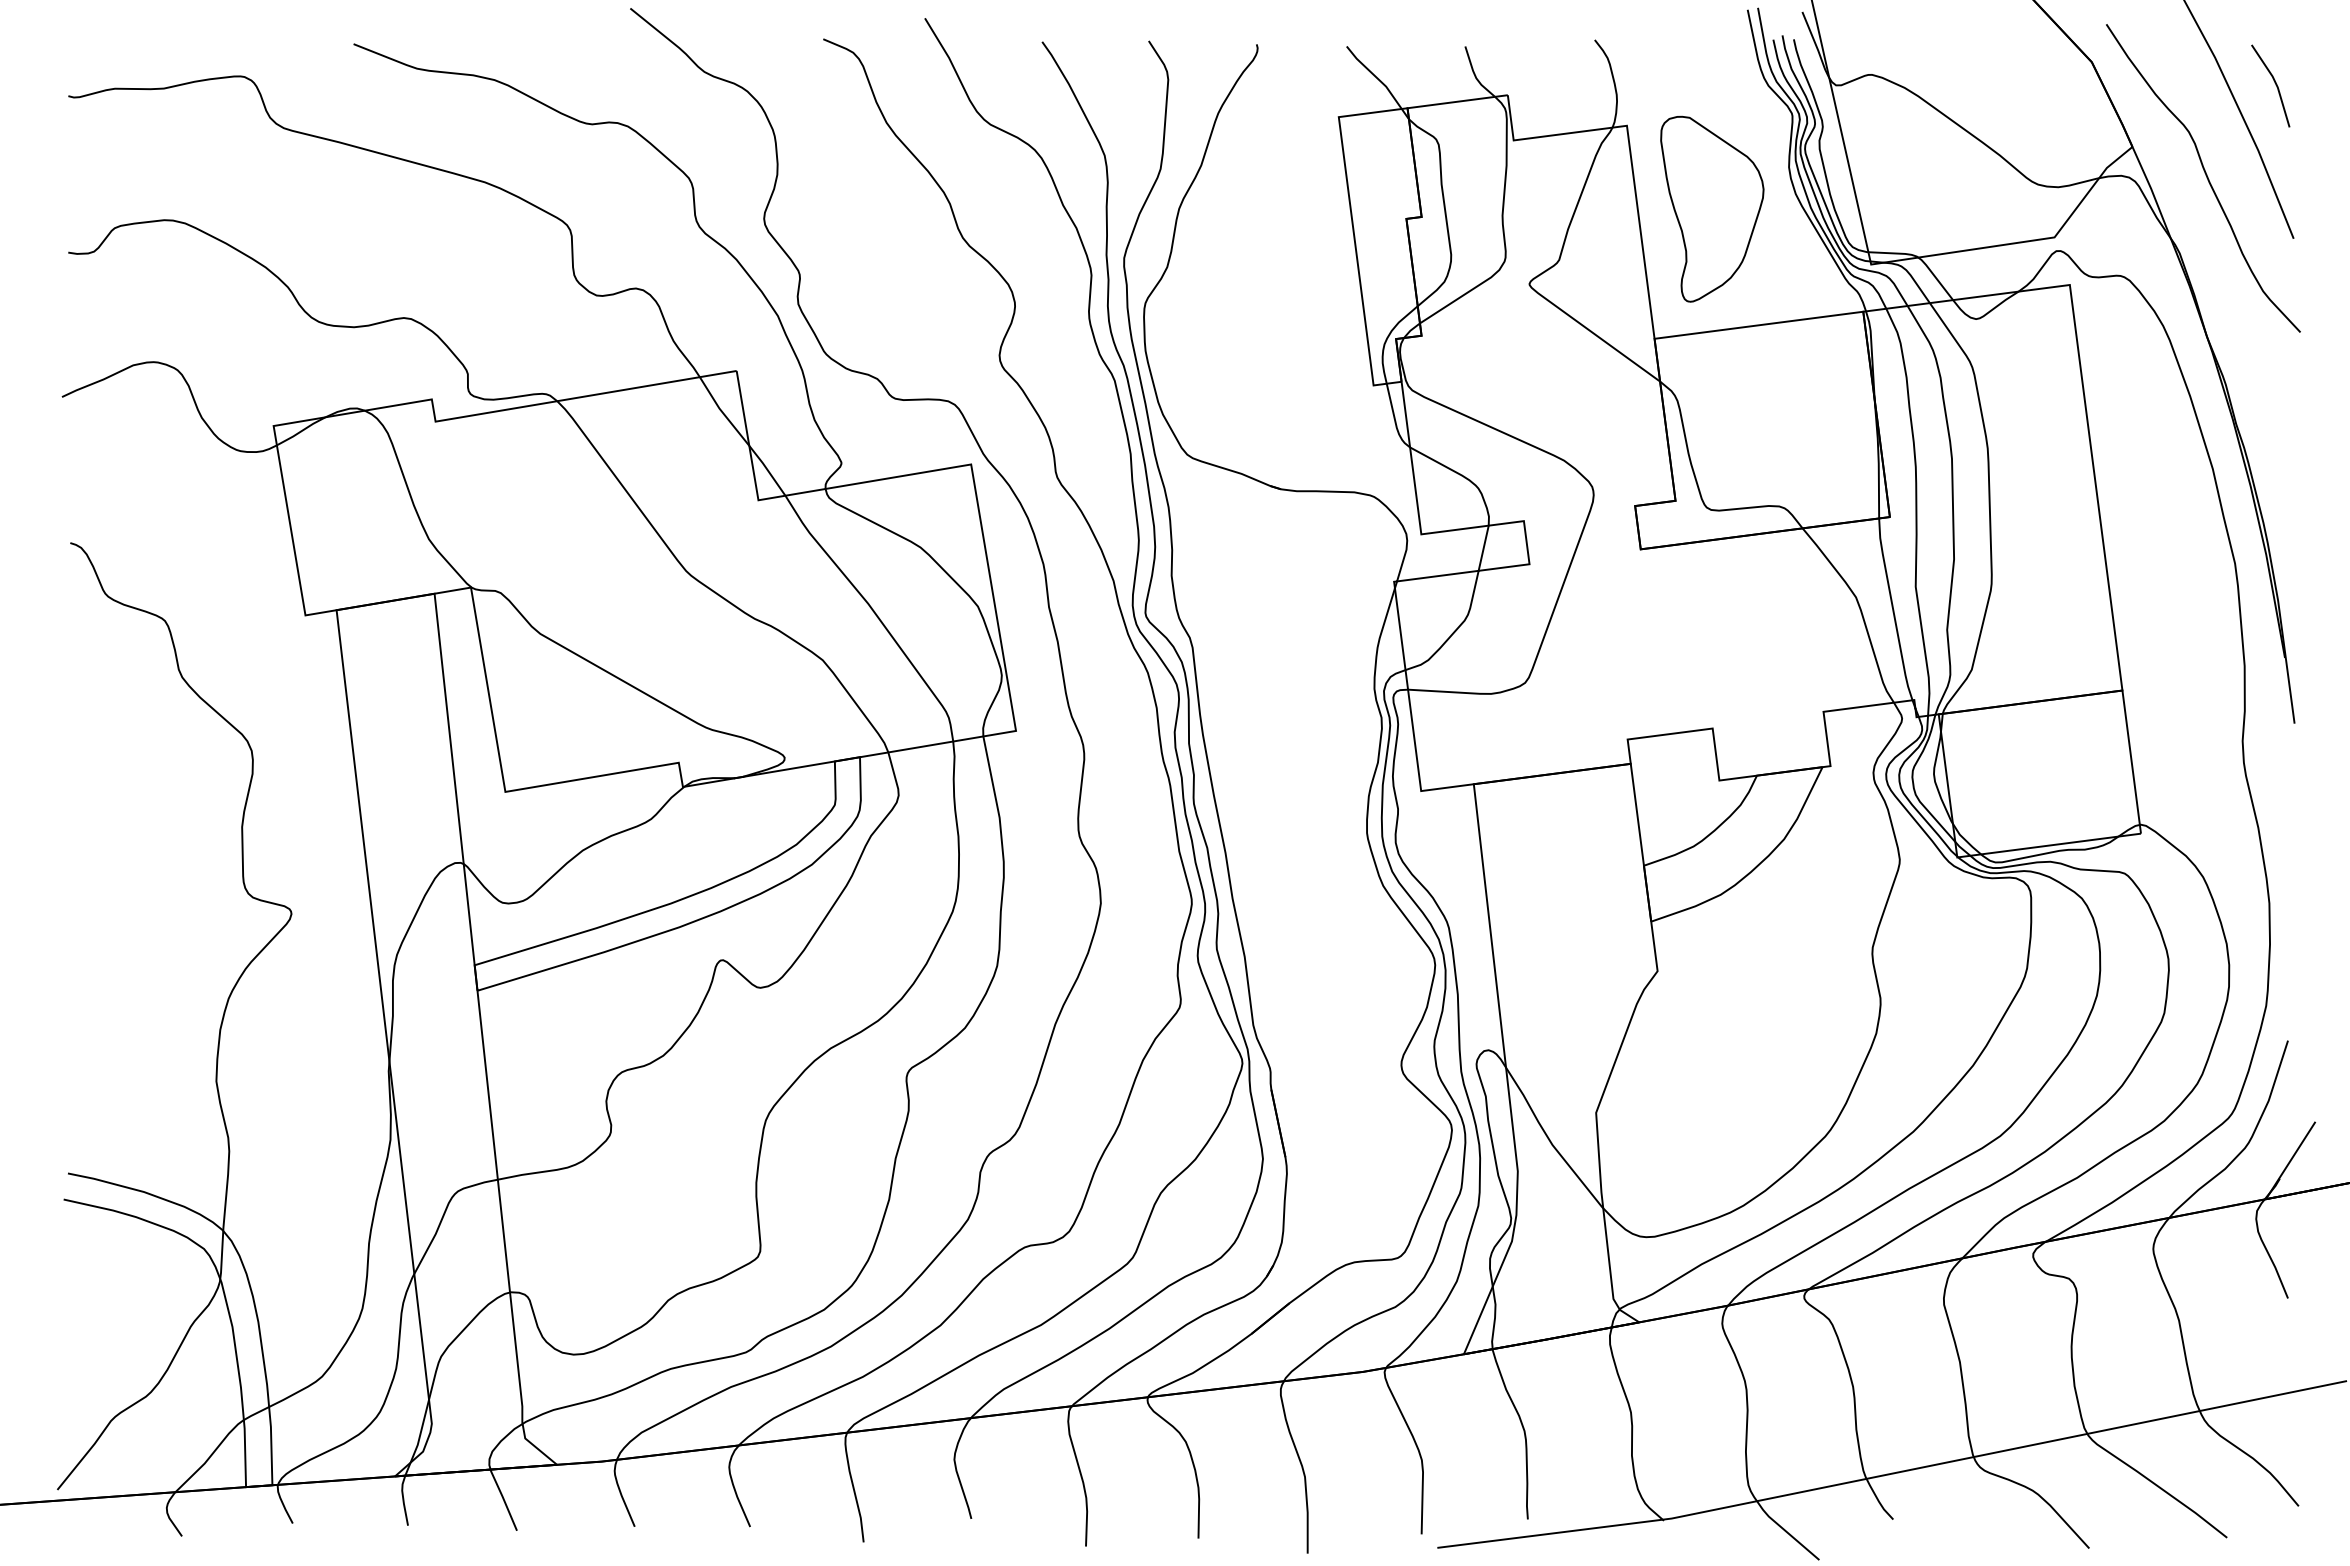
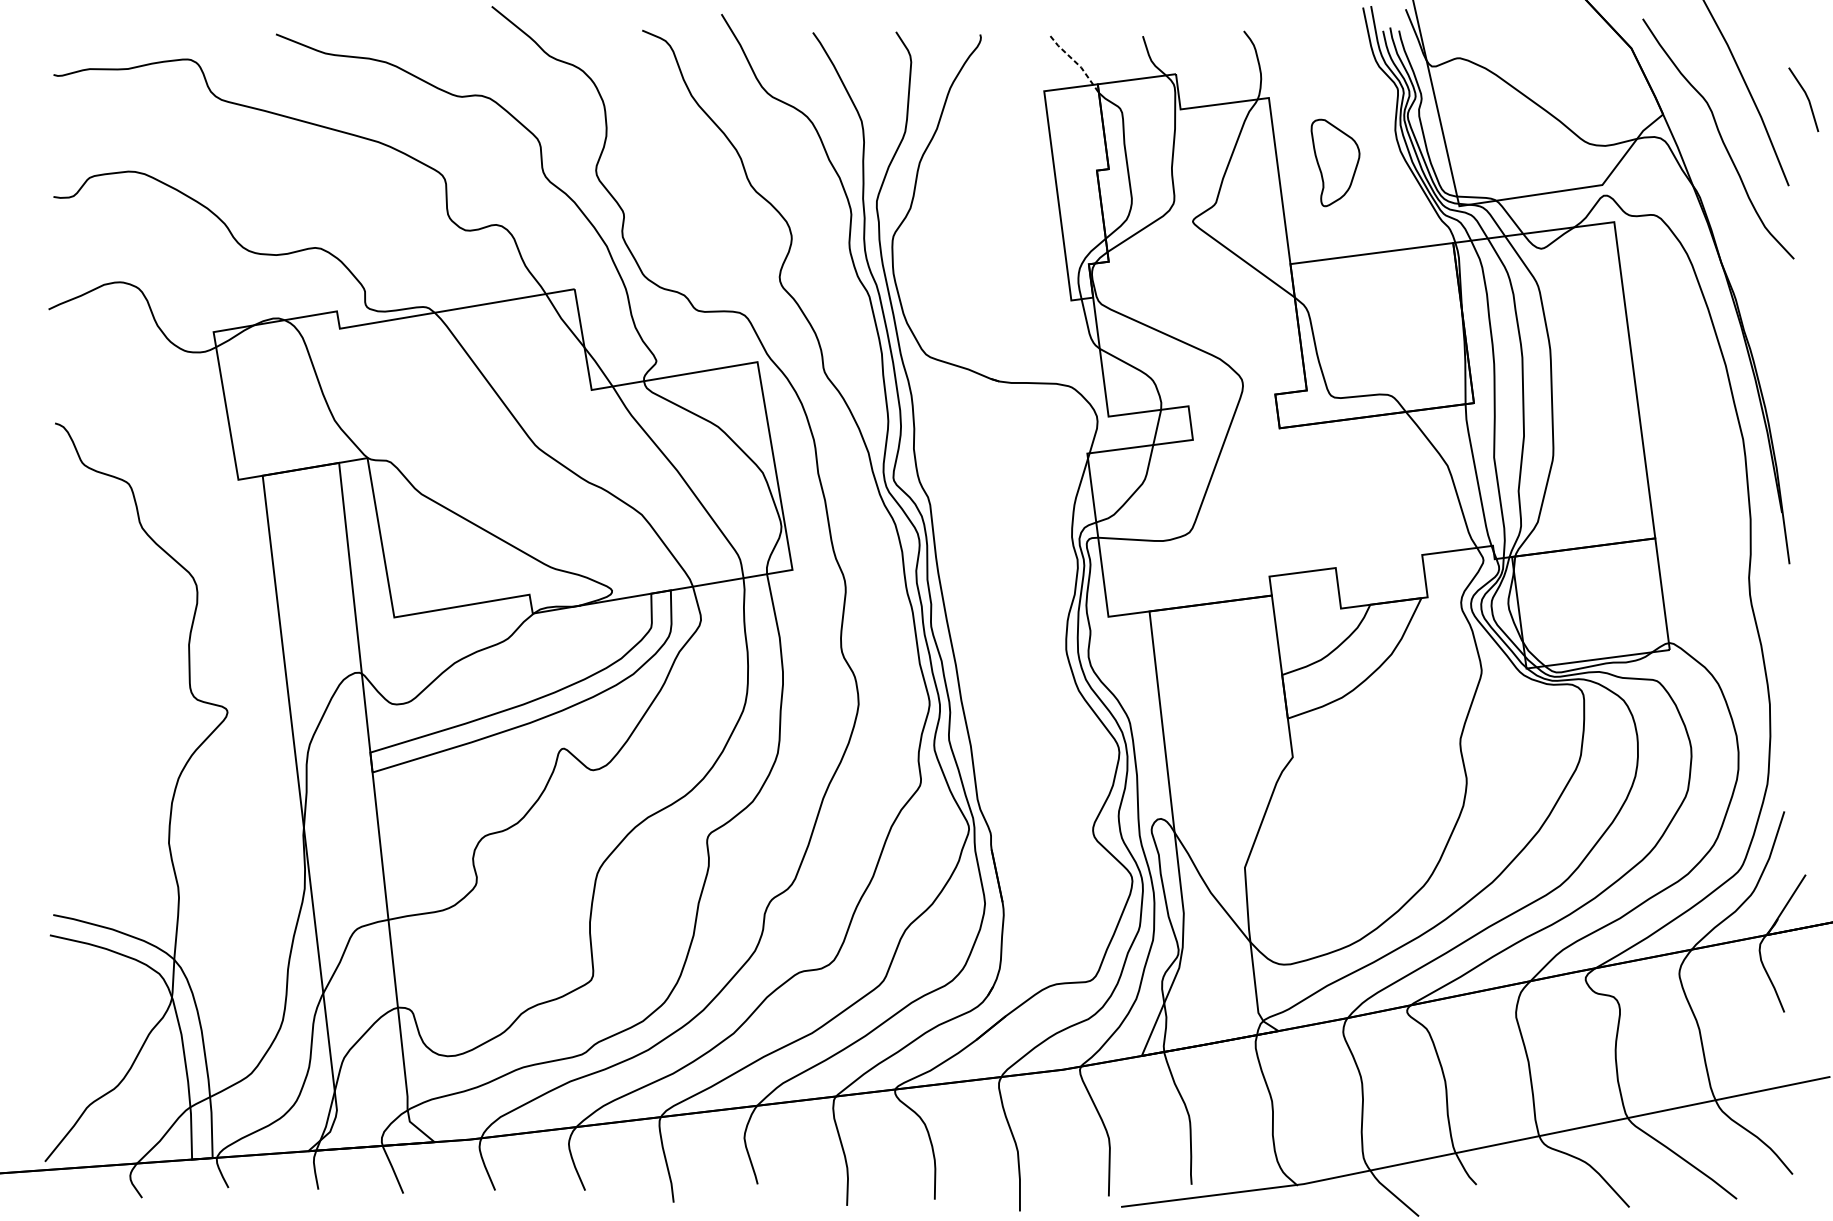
line: (1380, 81) -> (1076, 63), solid -> dashed
line: (2274, 83) -> (1806, 97), moved
part: (1712, 208) -> (1335, 162), size x0.6

